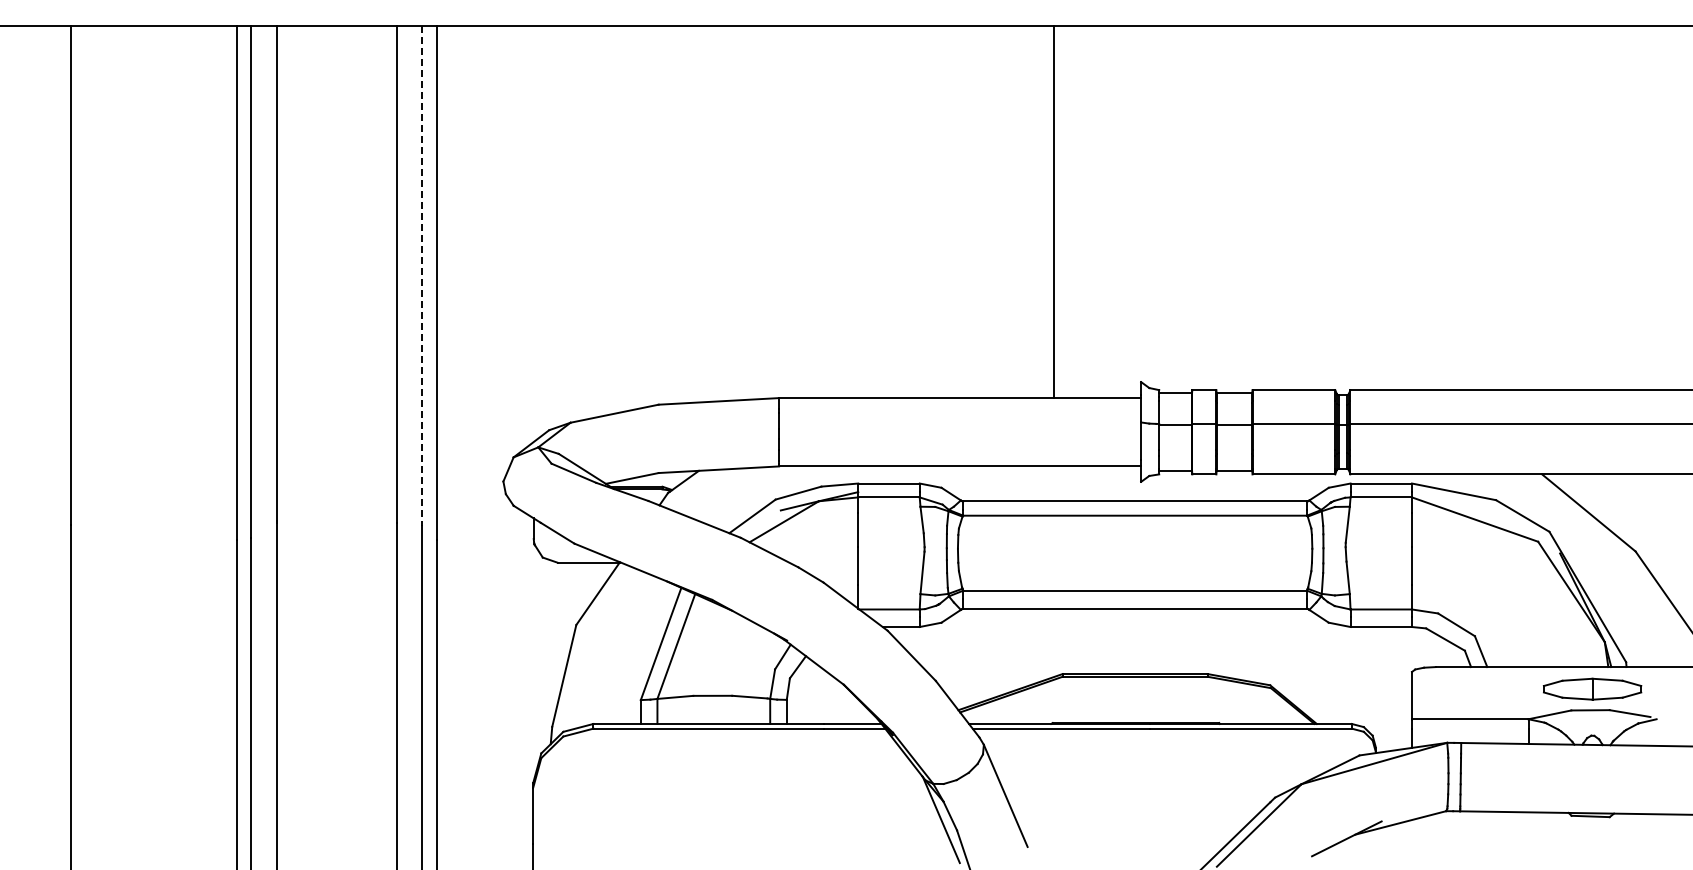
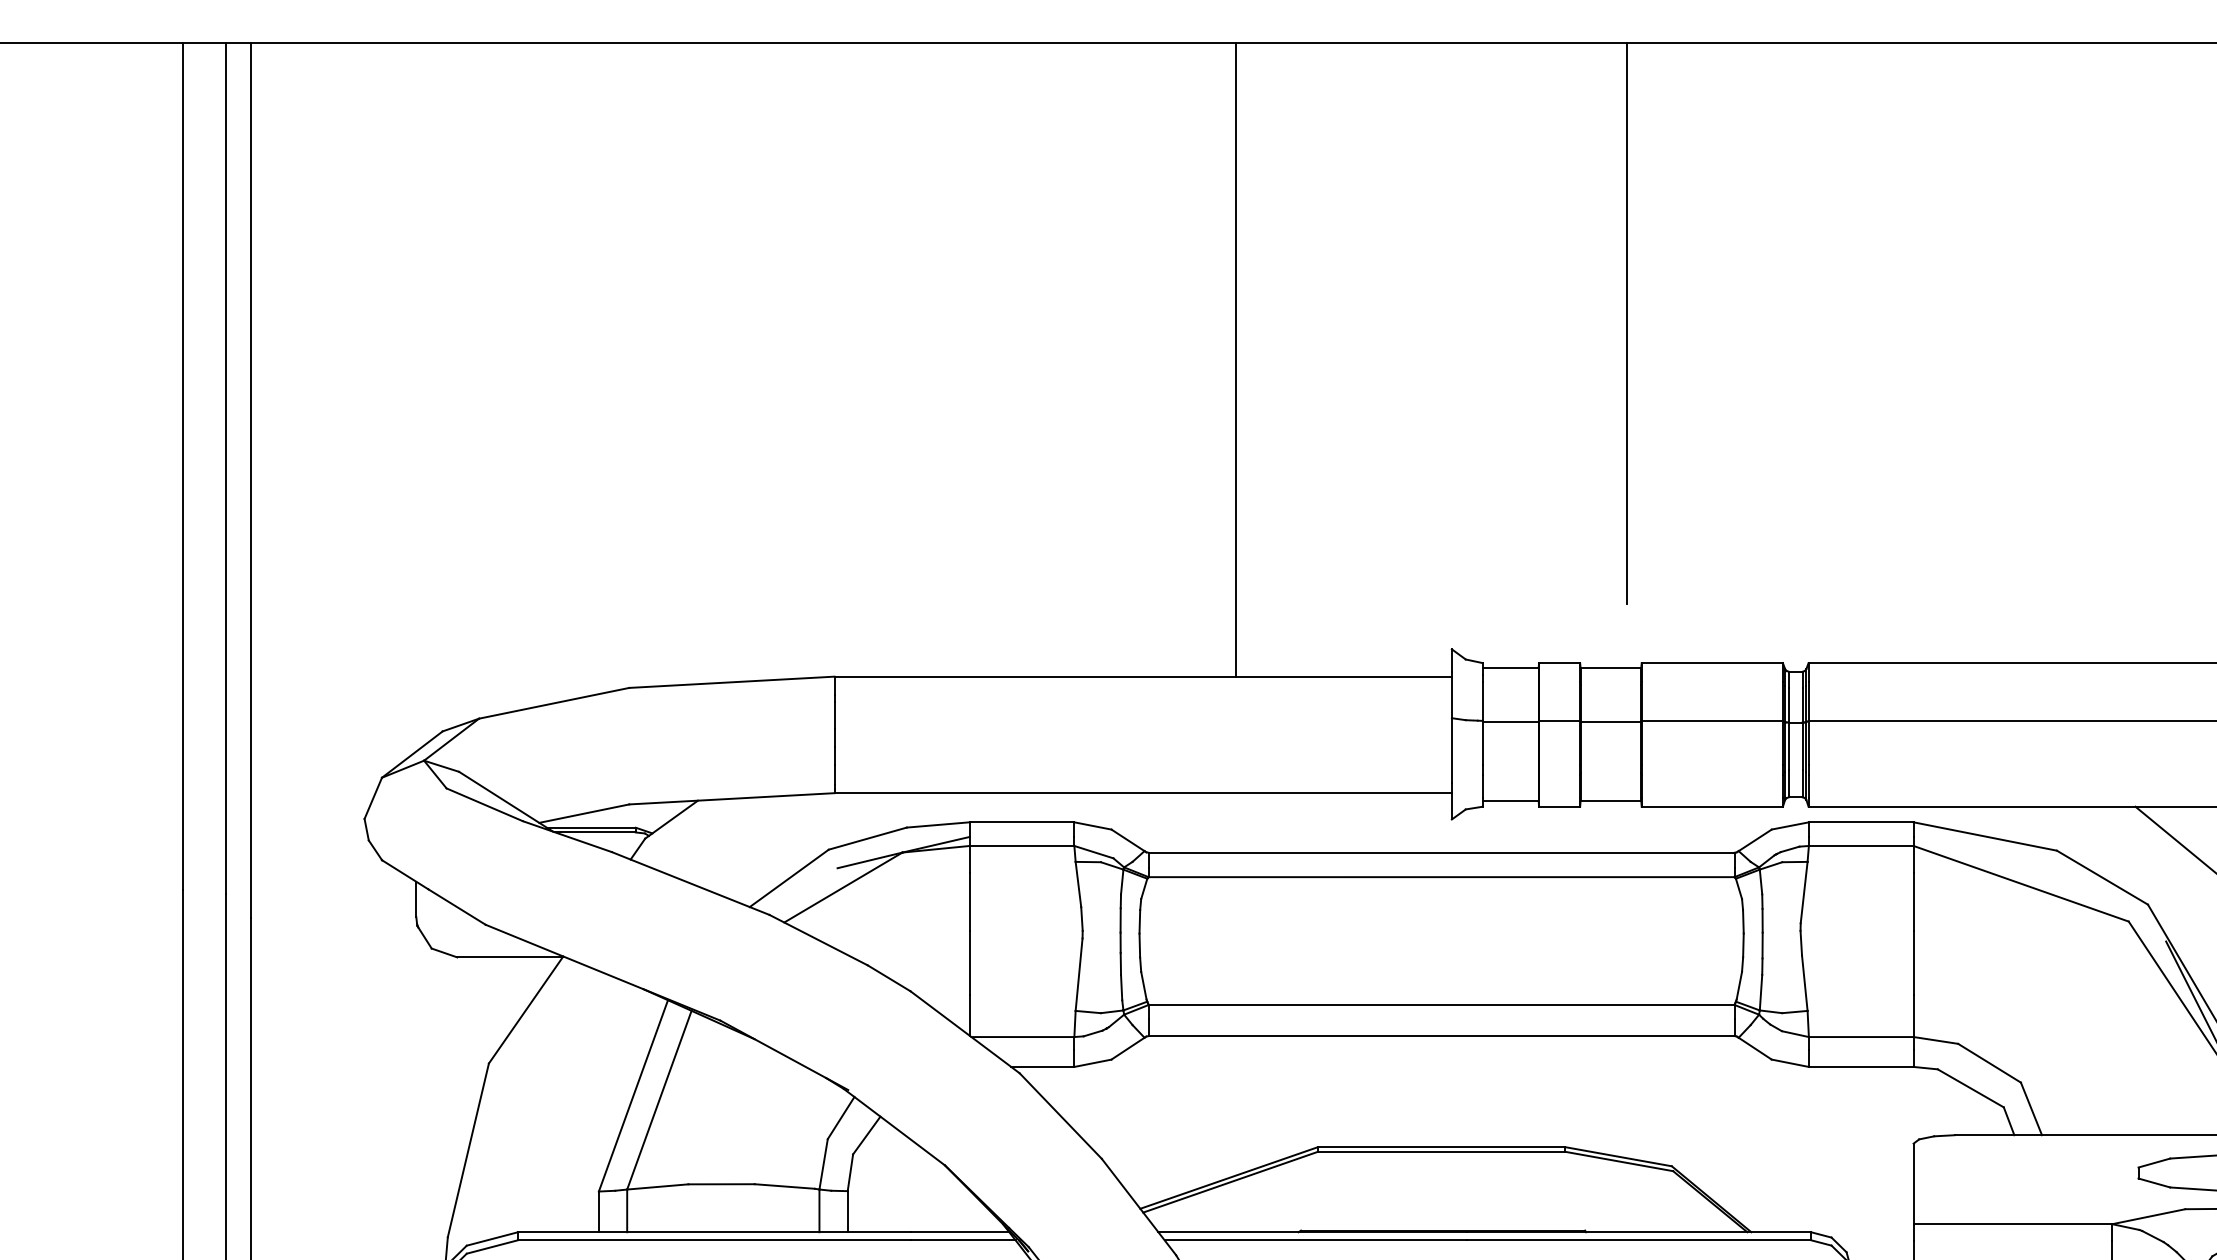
line: (1243, 190) -> (1626, 322), added
line: (1054, 212) -> (1235, 360), moved
line: (422, 275) -> (226, 467), dashed -> solid

